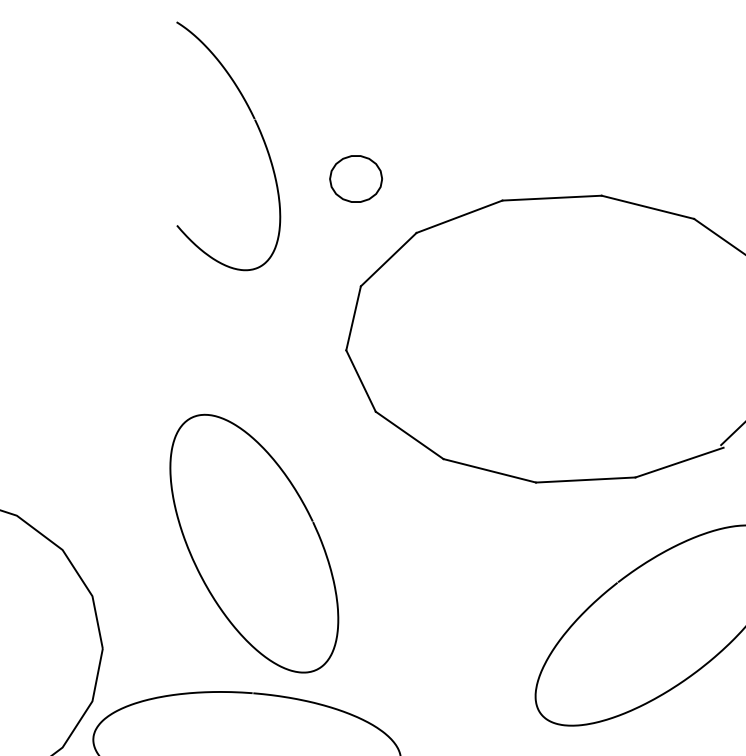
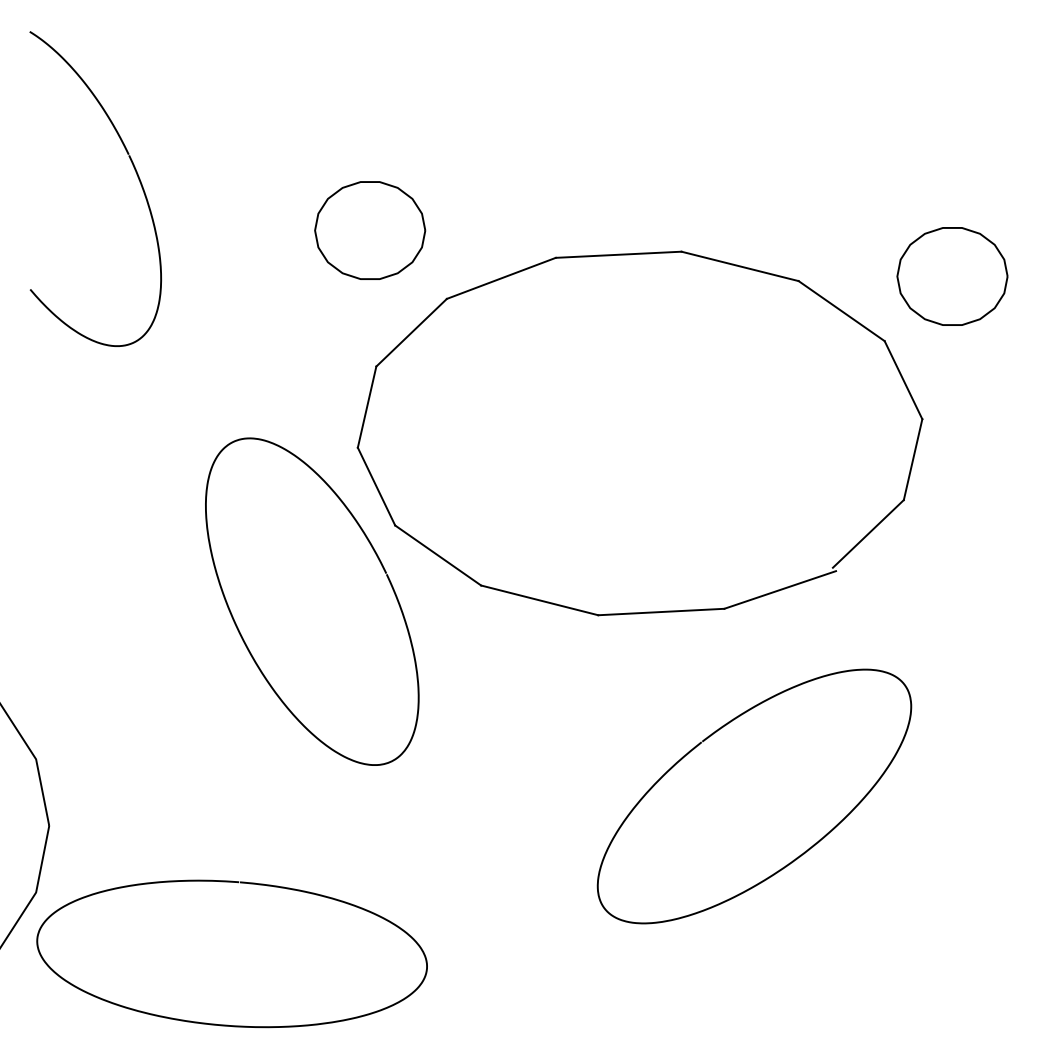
part: (259, 131) -> (134, 170), moved
part: (356, 178) -> (370, 230), size x1.67
curve: (308, 515) -> (381, 566), moved

